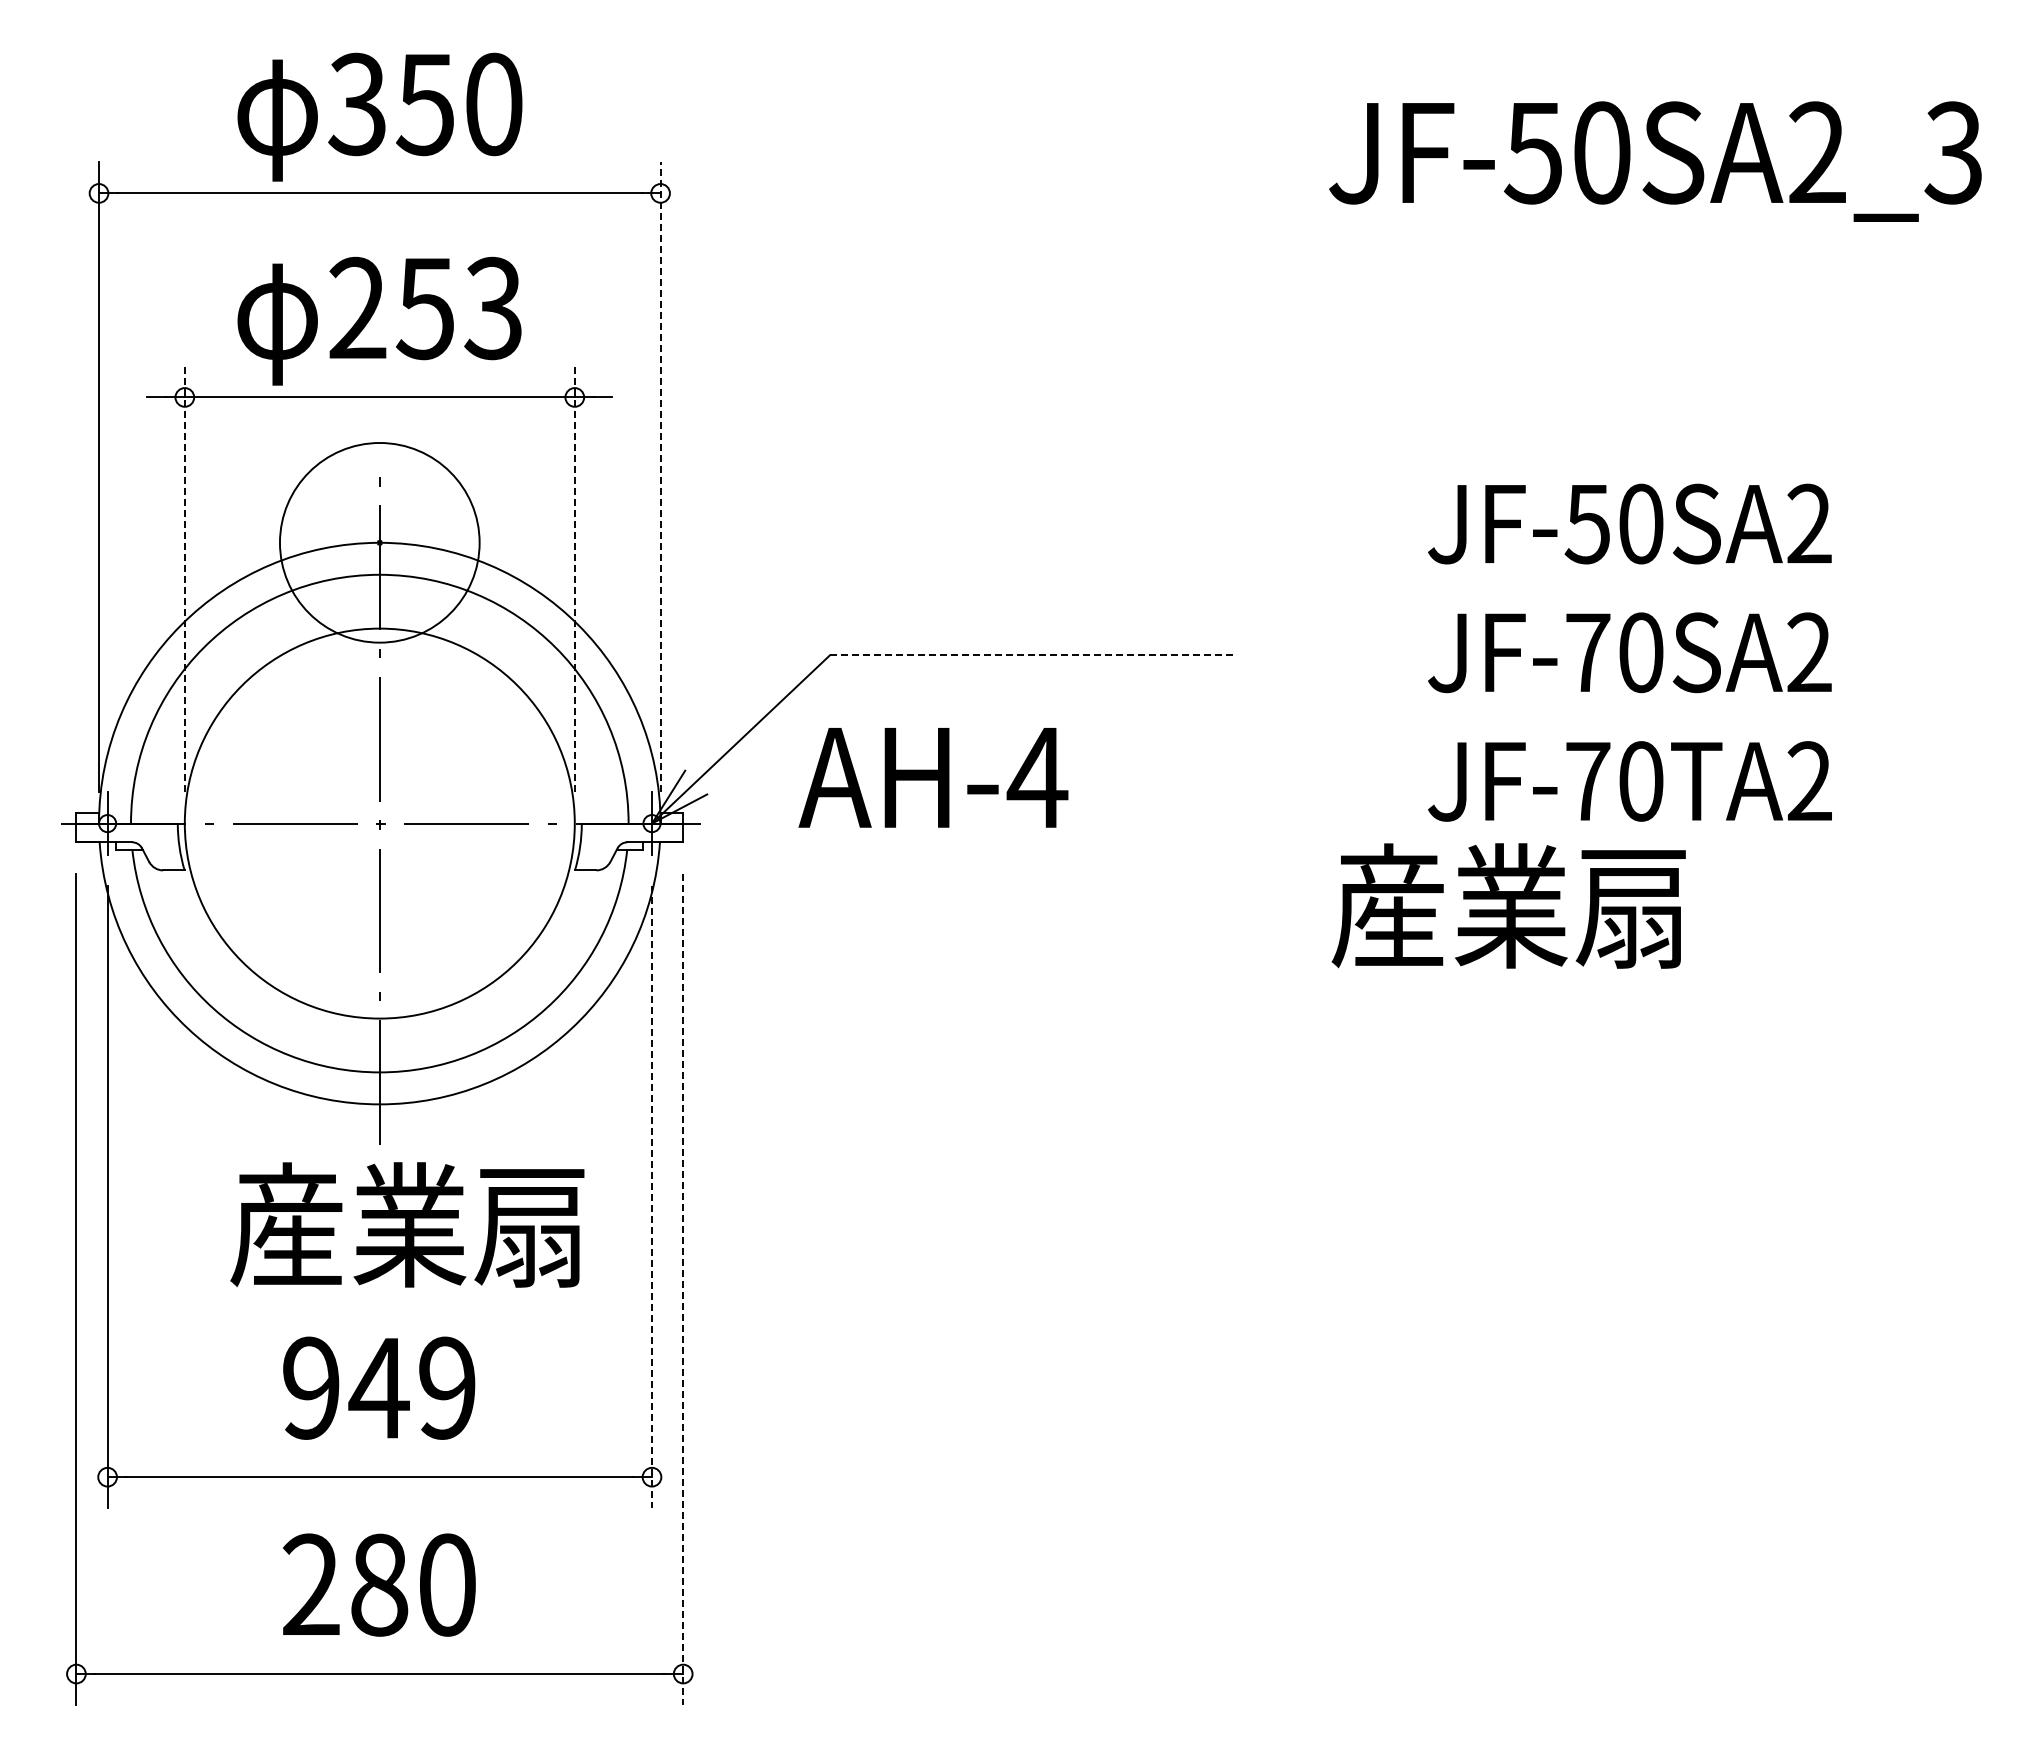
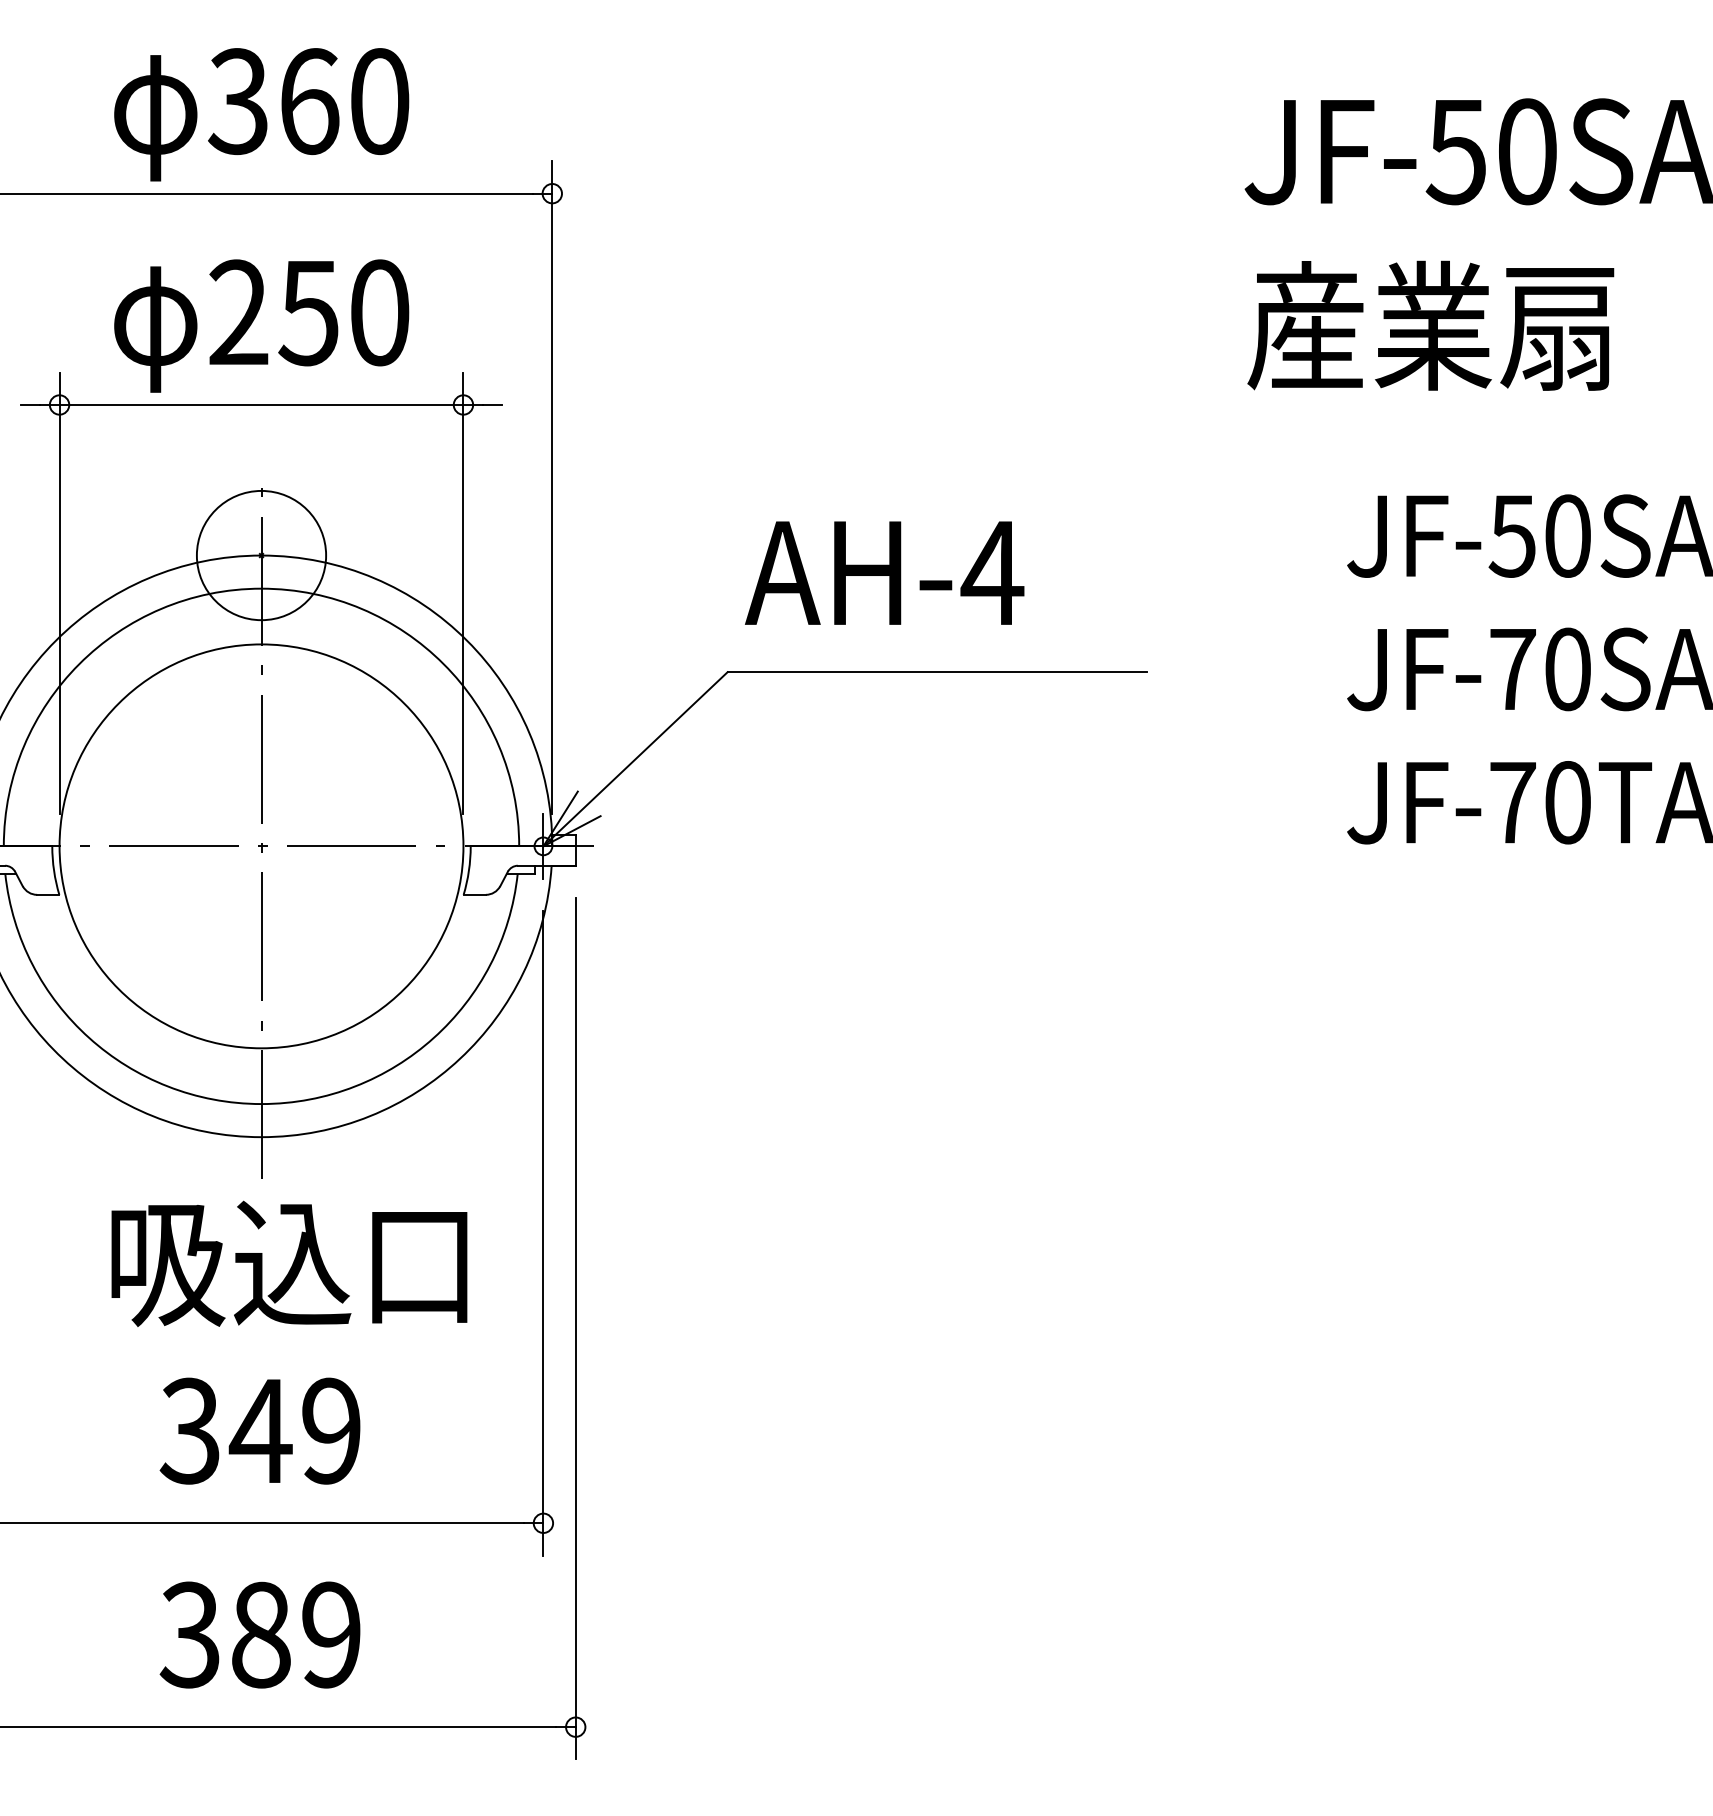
text: (425, 104) -> (308, 101), 350 -> 360
text: (493, 308) -> (379, 312), 253 -> 250
line: (660, 476) -> (552, 486), dashed -> solid
circle: (379, 542) -> (261, 555), size x0.62
line: (184, 578) -> (59, 592), dashed -> solid
line: (574, 578) -> (463, 592), dashed -> solid
line: (1032, 655) -> (937, 672), dashed -> solid
text: (933, 777) -> (884, 572), moved
text: (1508, 905) -> (1430, 325), moved
line: (652, 1197) -> (543, 1233), dashed -> solid
text: (407, 1224) -> (290, 1261), 産業扇 -> 吸込口
line: (683, 1289) -> (576, 1328), dashed -> solid
text: (310, 1387) -> (189, 1430), 949 -> 349
text: (378, 1584) -> (260, 1634), 280 -> 389

